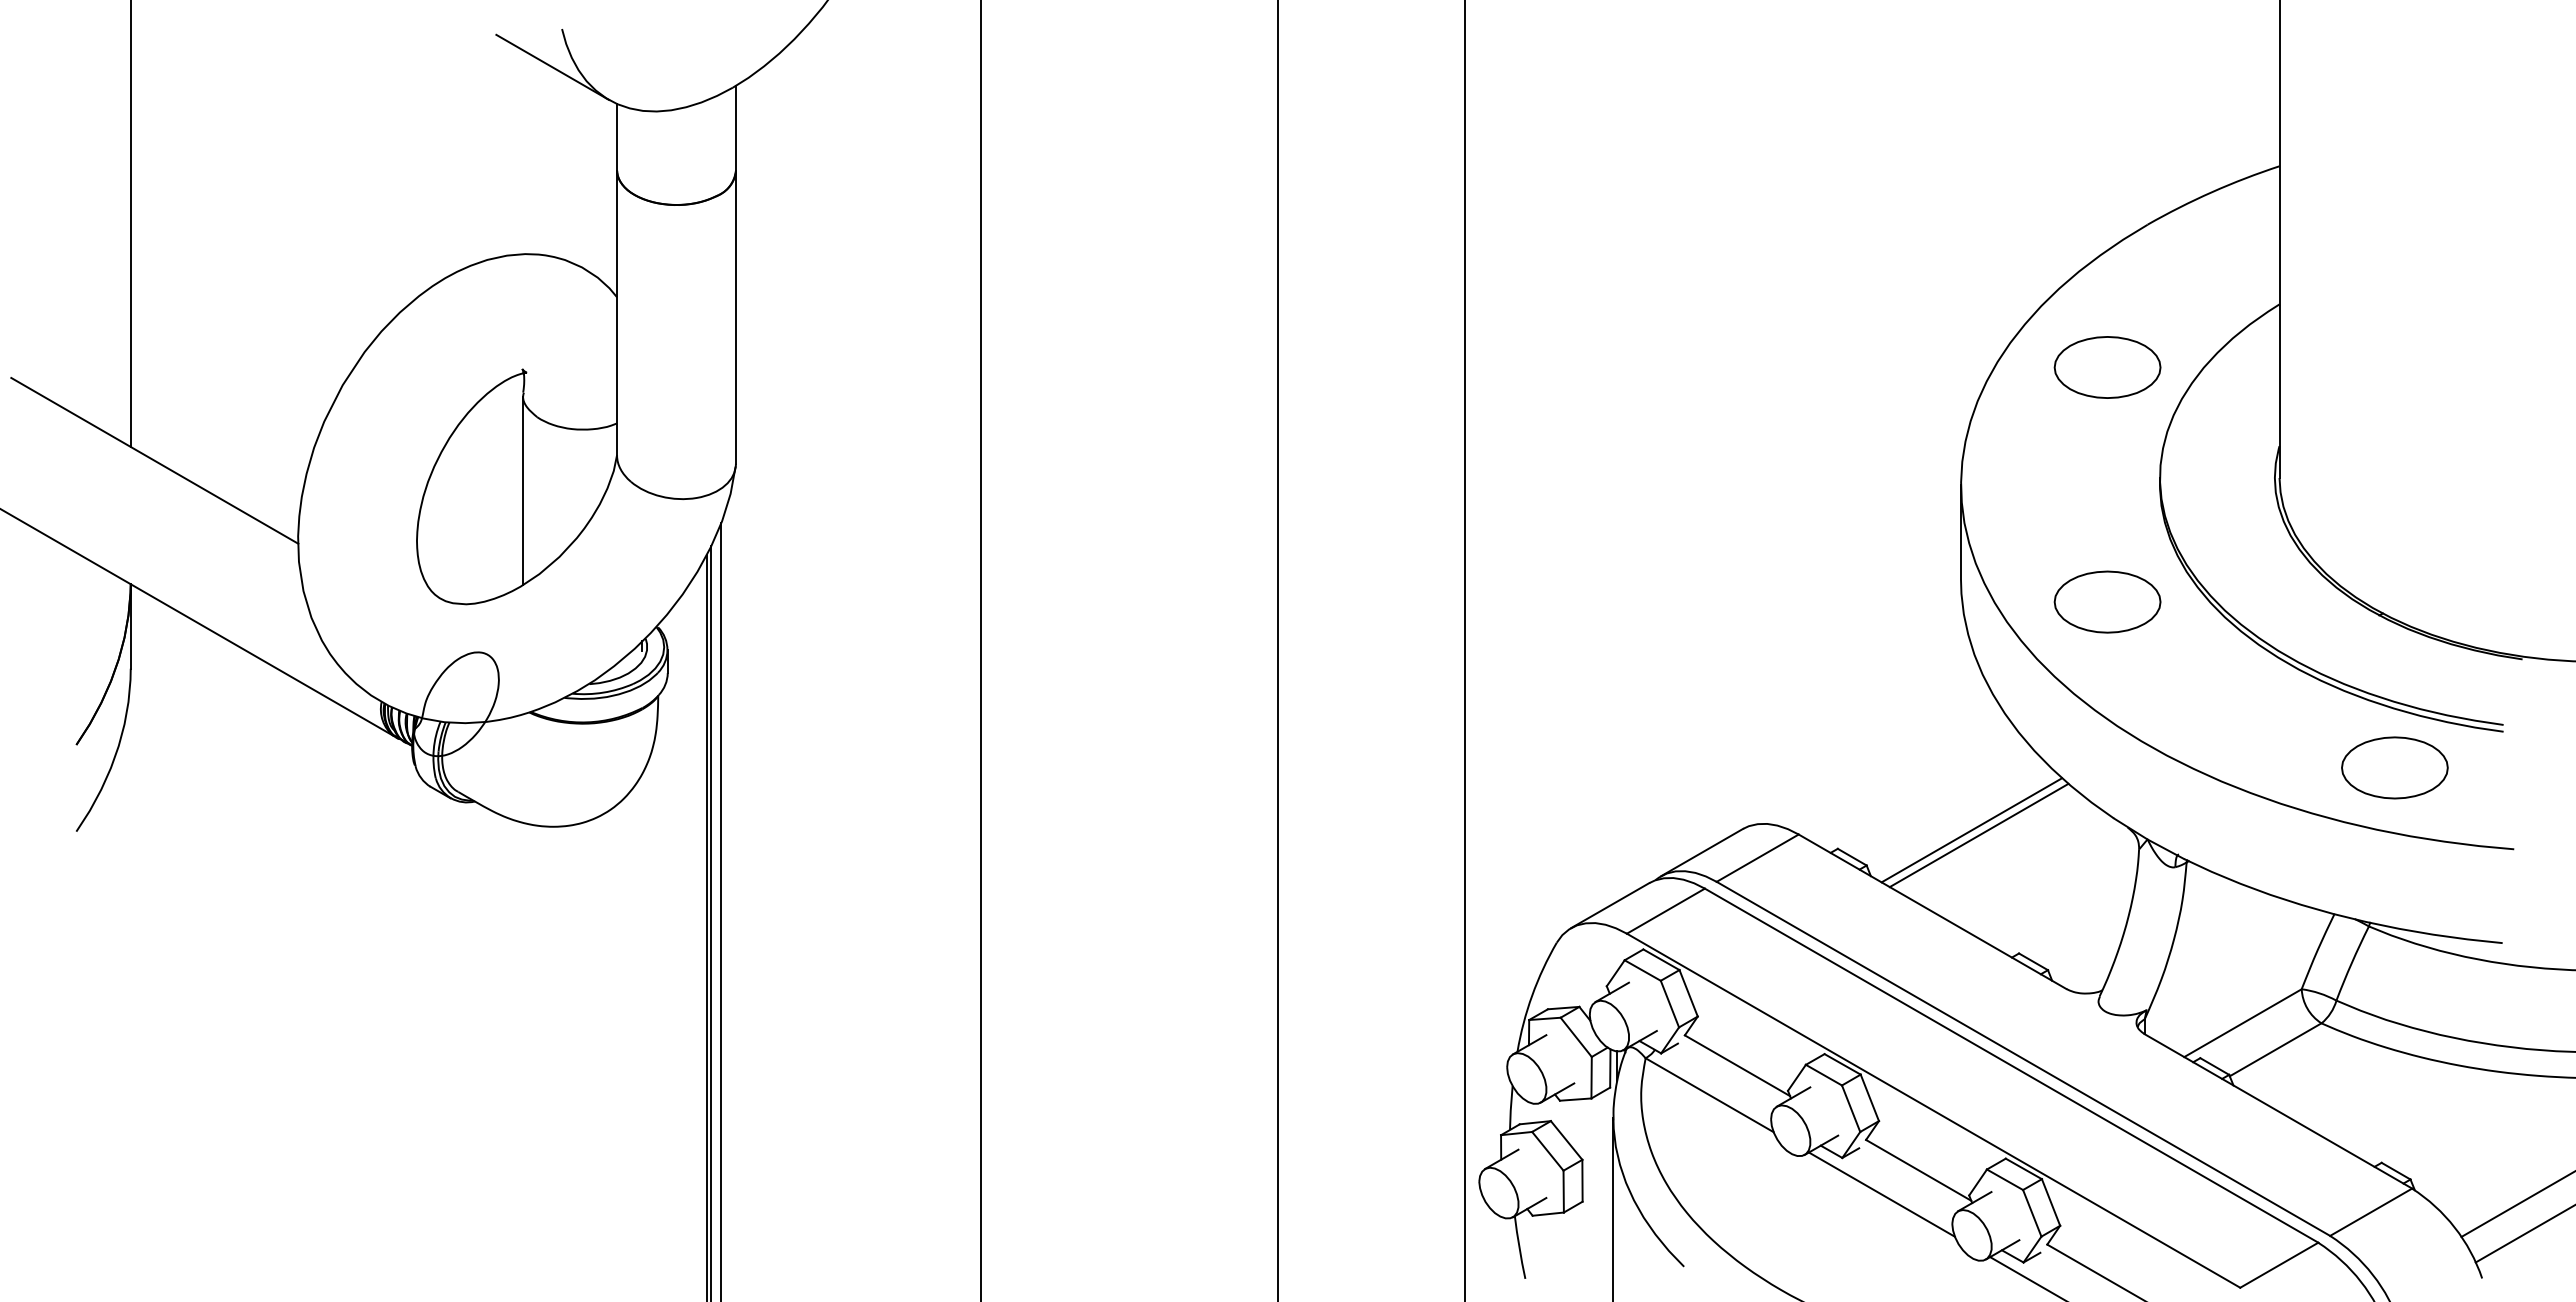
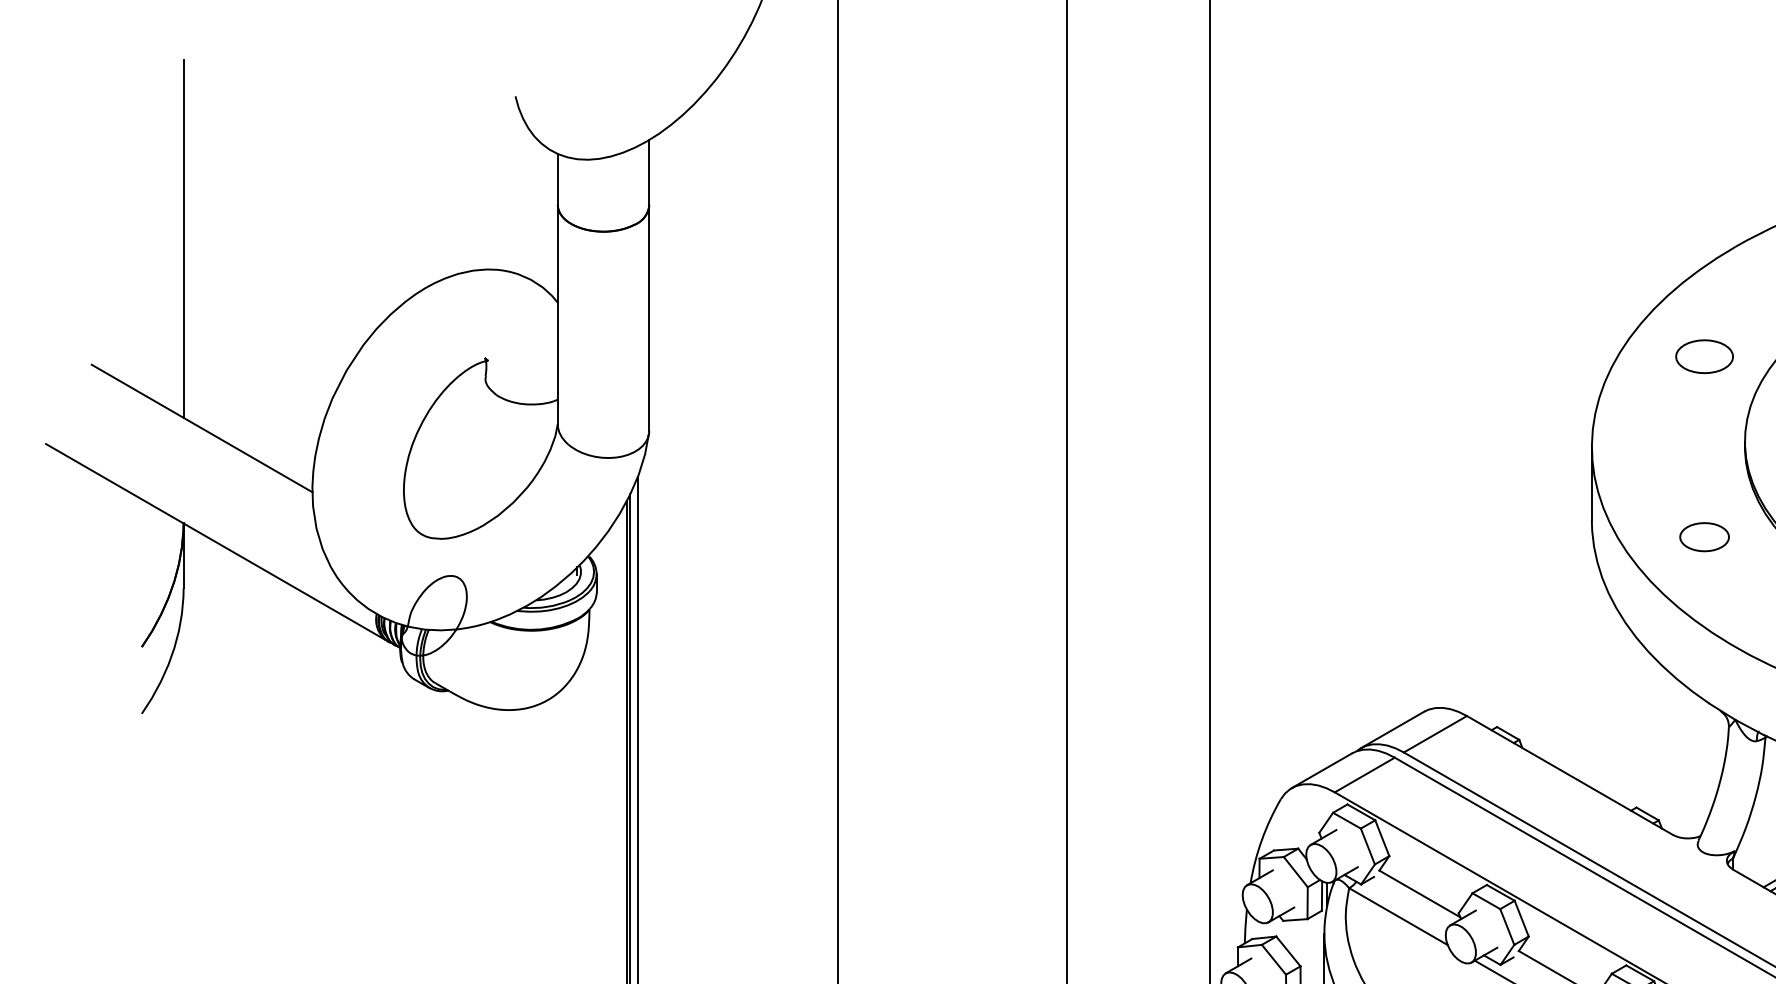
line: (552, 66) -> (508, 125), removed
part: (2107, 367) -> (1704, 356), size x0.7
line: (523, 490) -> (485, 451), removed
part: (2107, 601) -> (1704, 536), size x0.6
line: (1971, 830) -> (1599, 712), removed
line: (1978, 835) -> (1605, 716), removed

